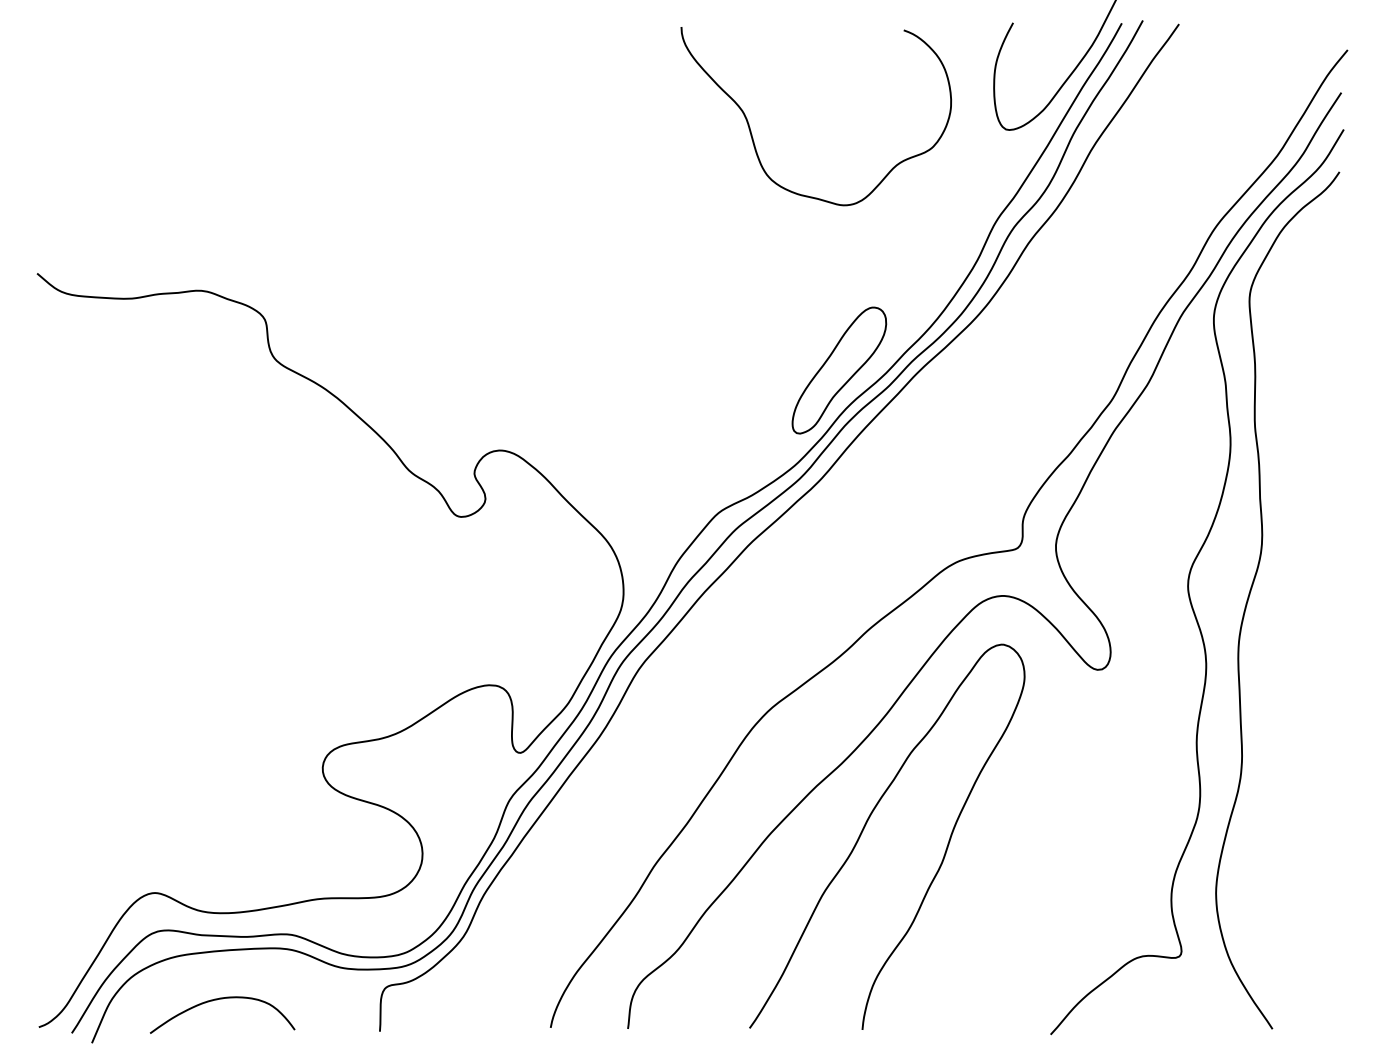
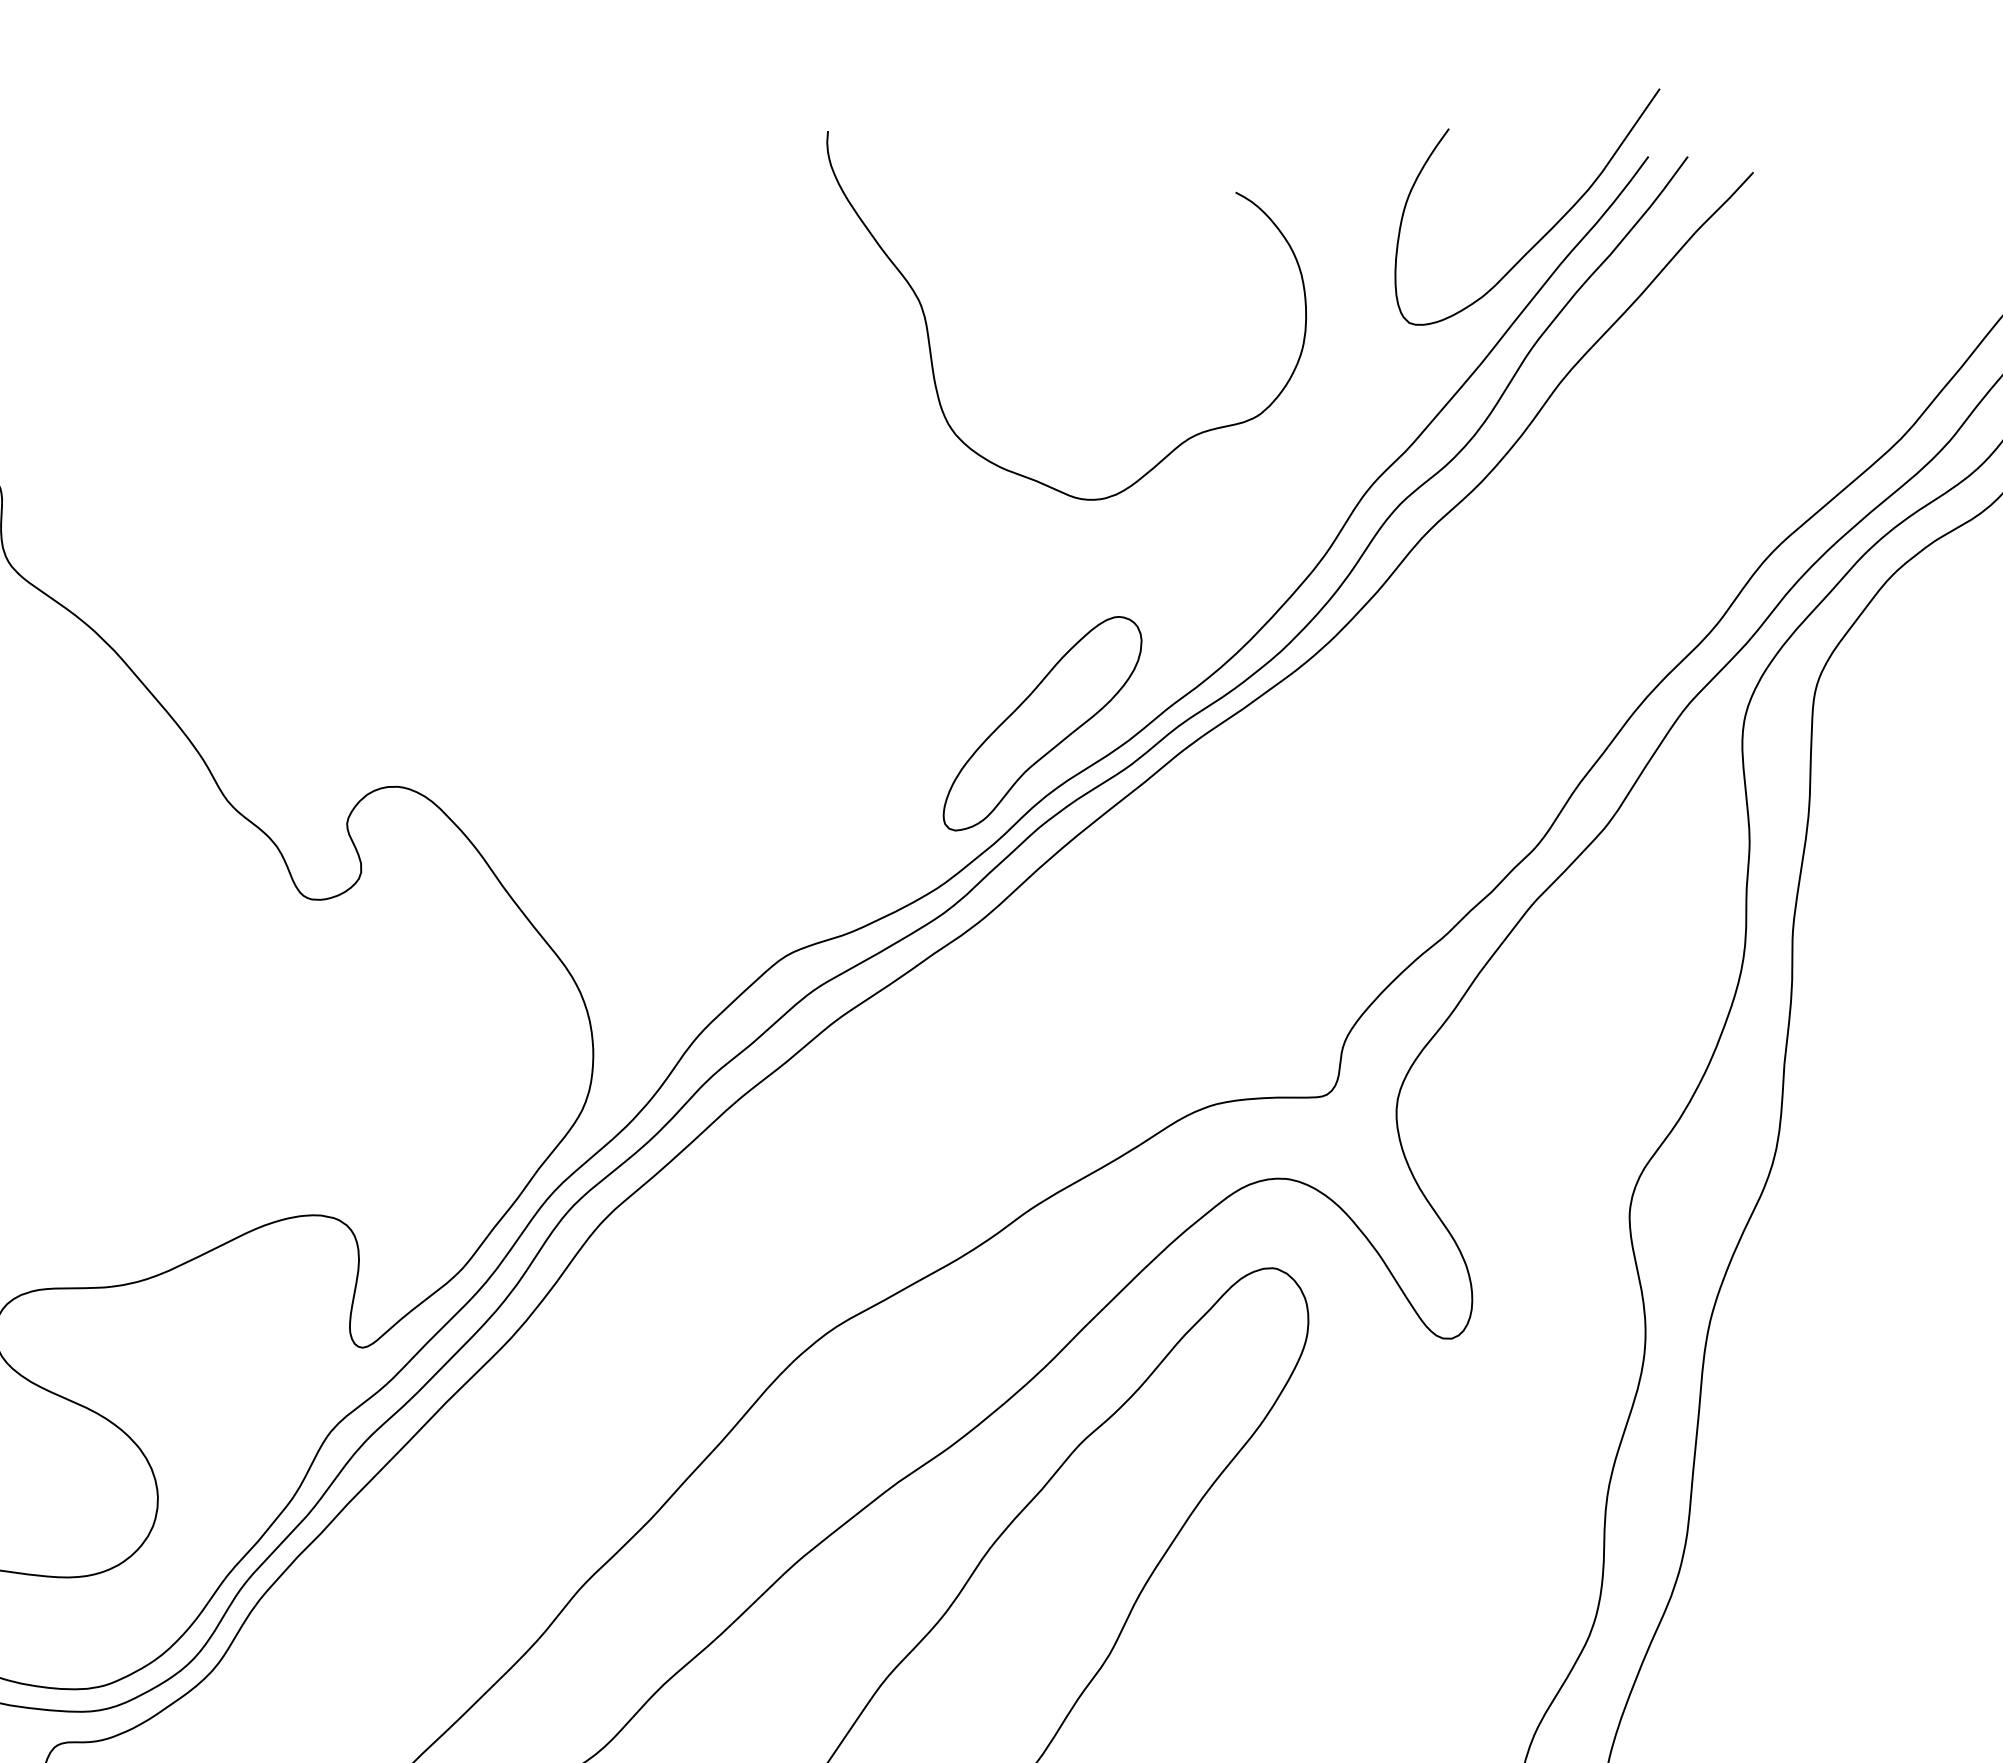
curve: (751, 130) -> (930, 338), moved

